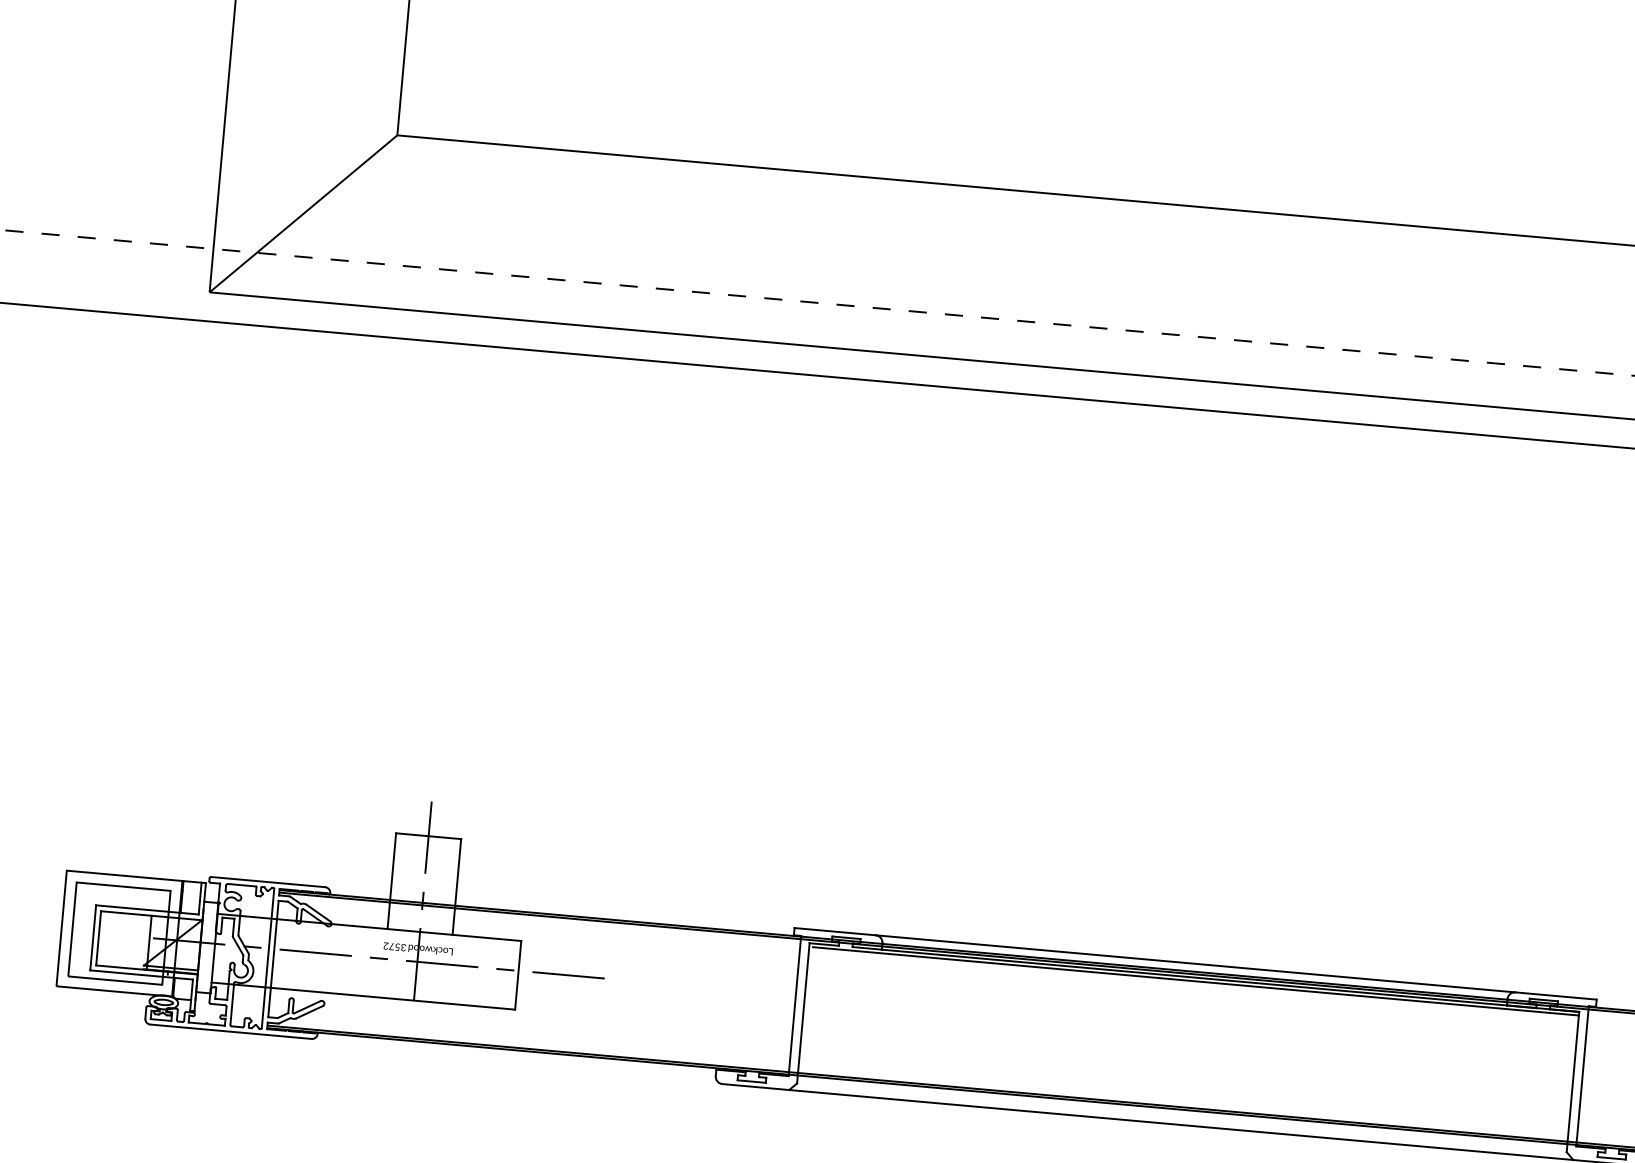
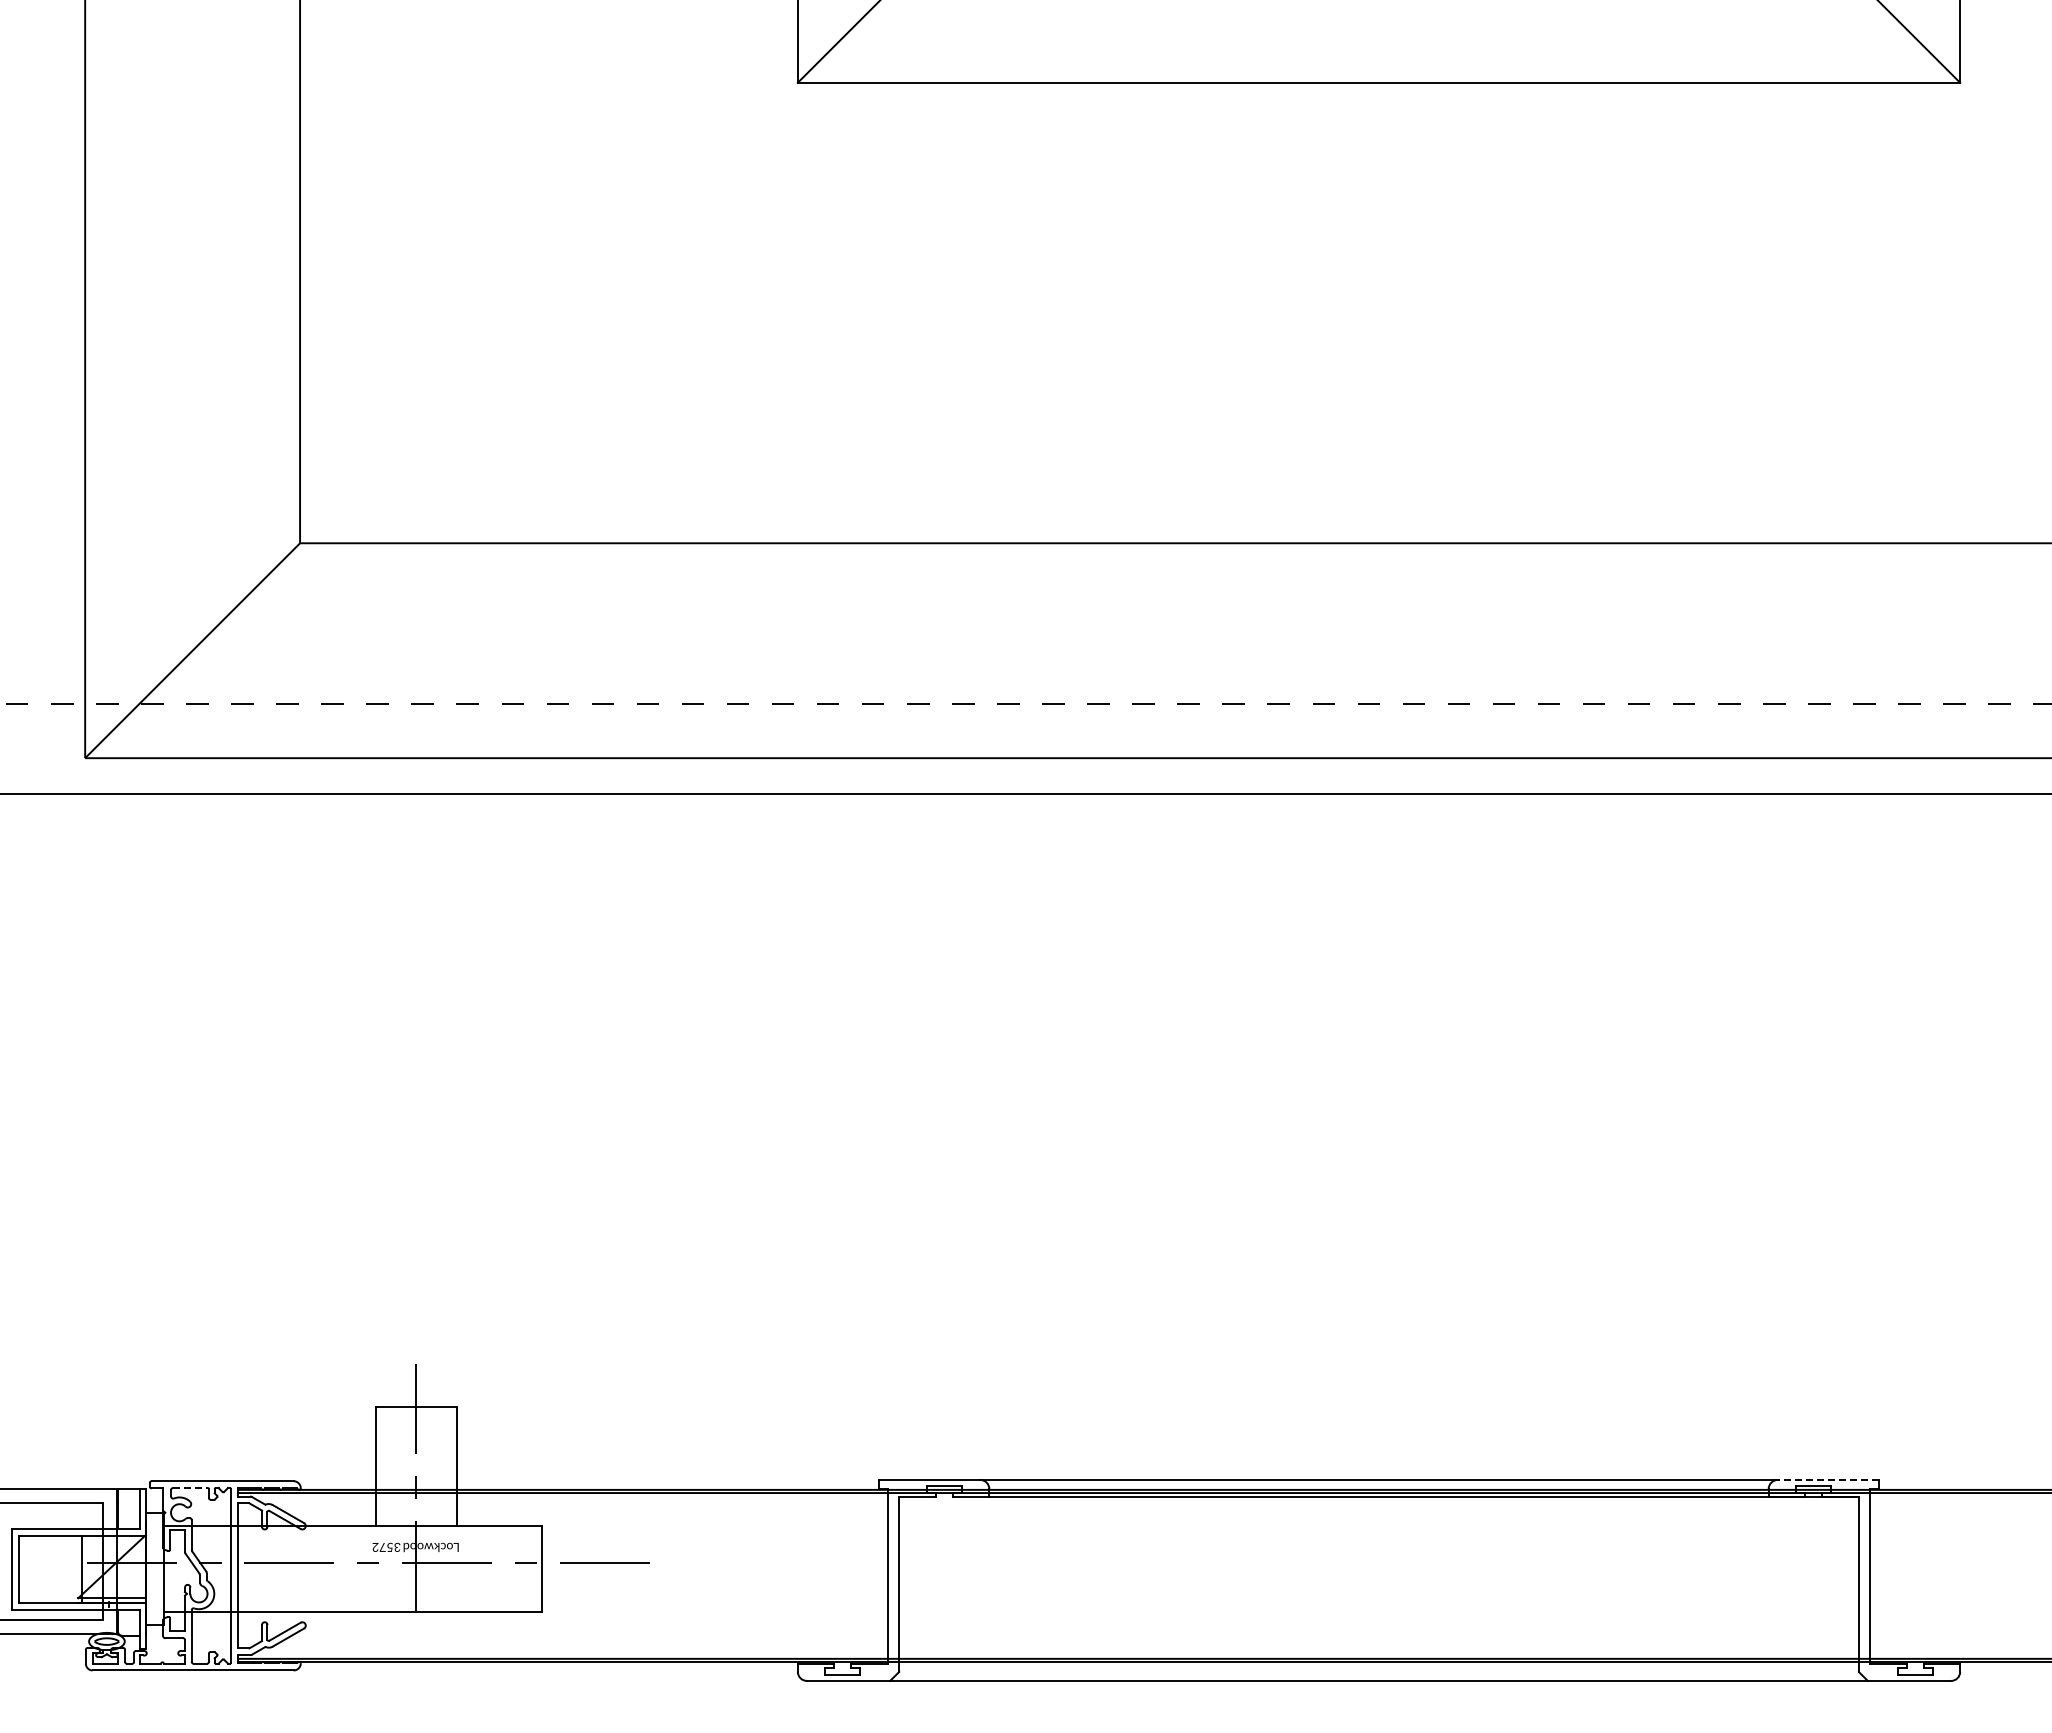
line: (242, 884) -> (191, 1487), solid -> dashed
line: (1195, 981) -> (1380, 1501), removed
line: (1556, 995) -> (1828, 1479), solid -> dashed

